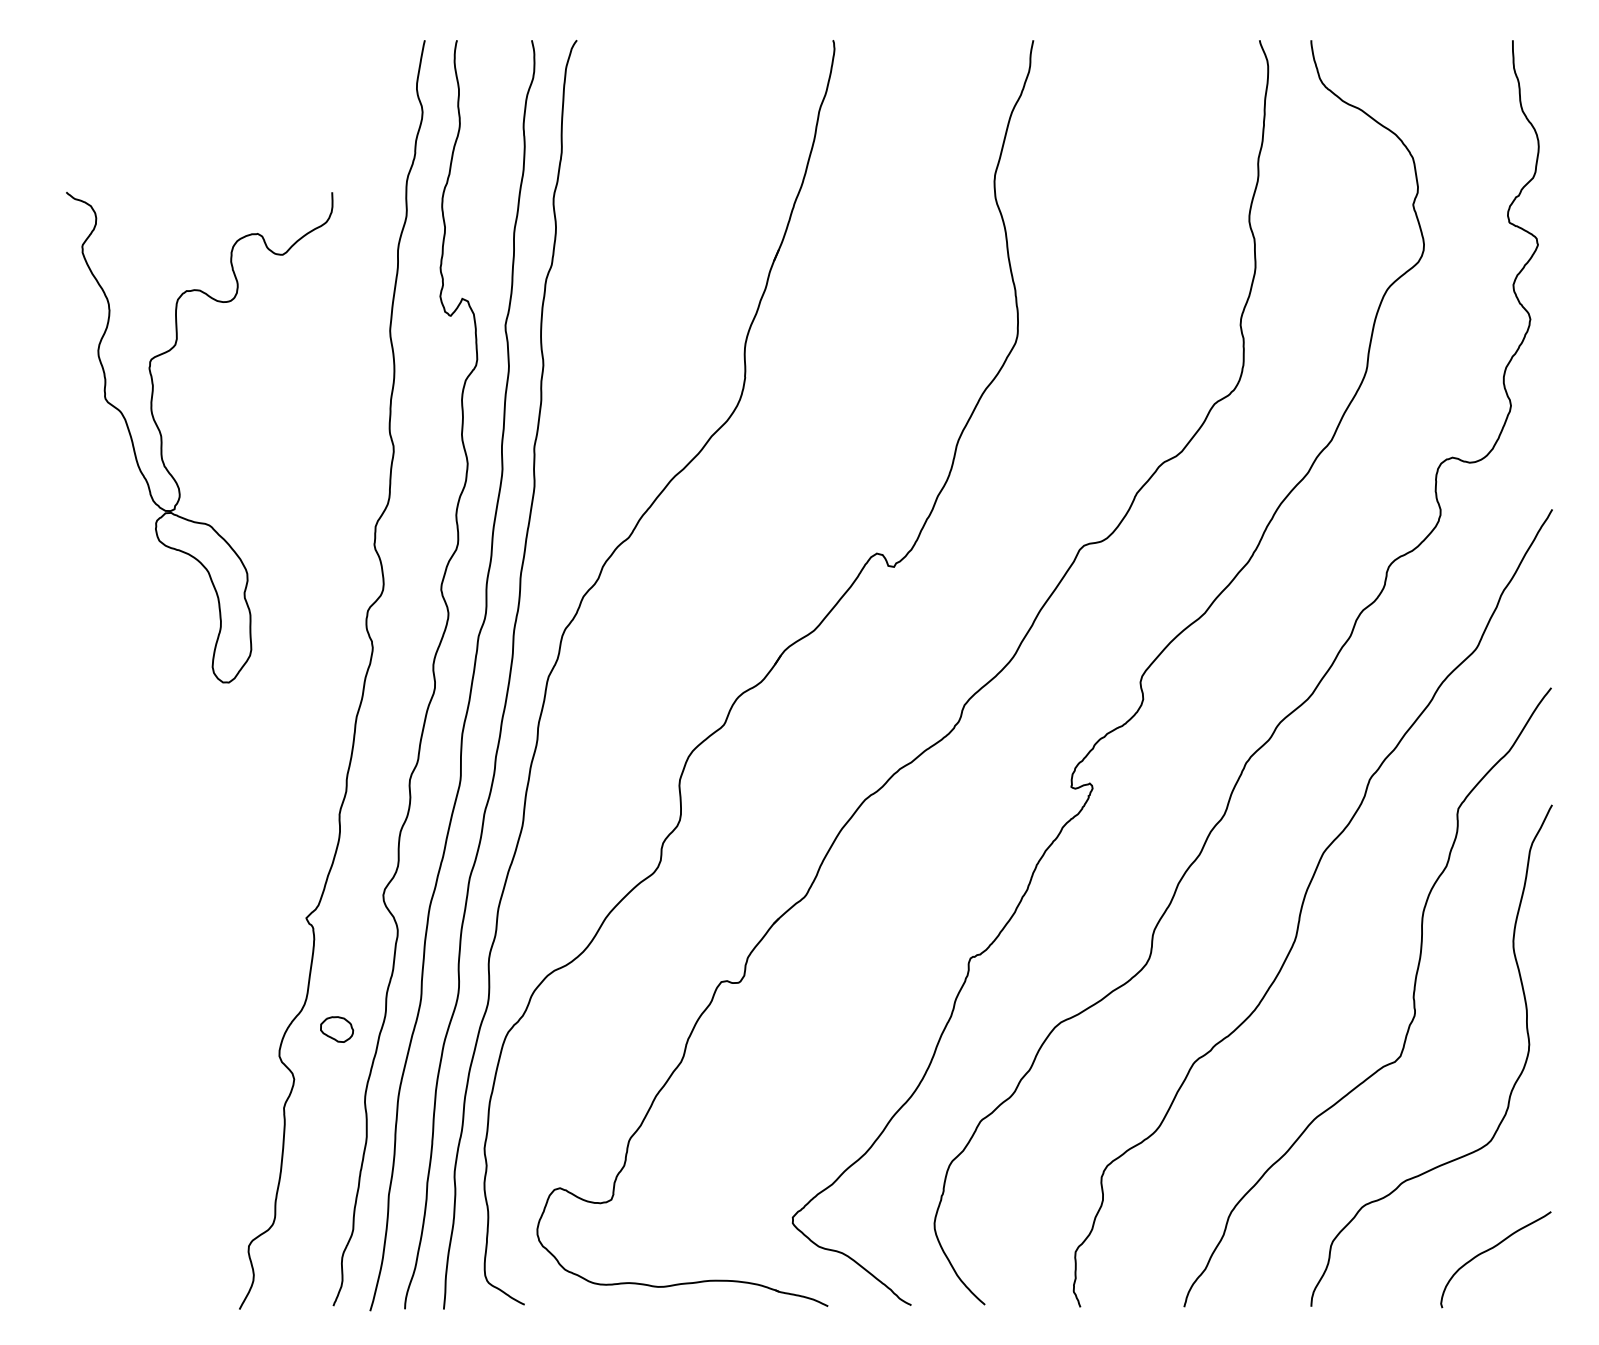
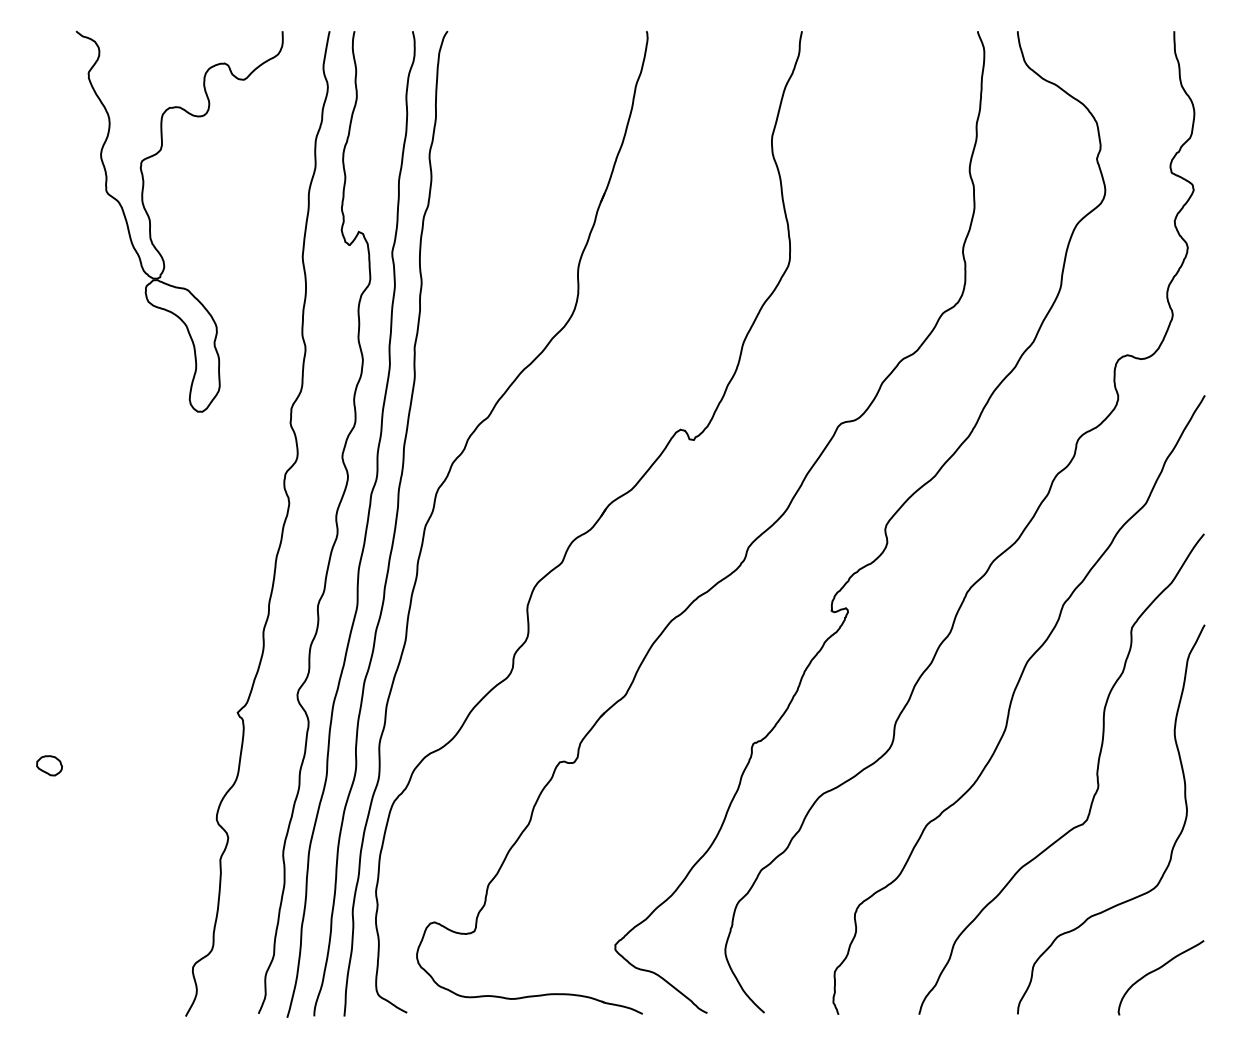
part: (162, 437) -> (150, 221), moved
part: (337, 1029) -> (49, 765), moved

